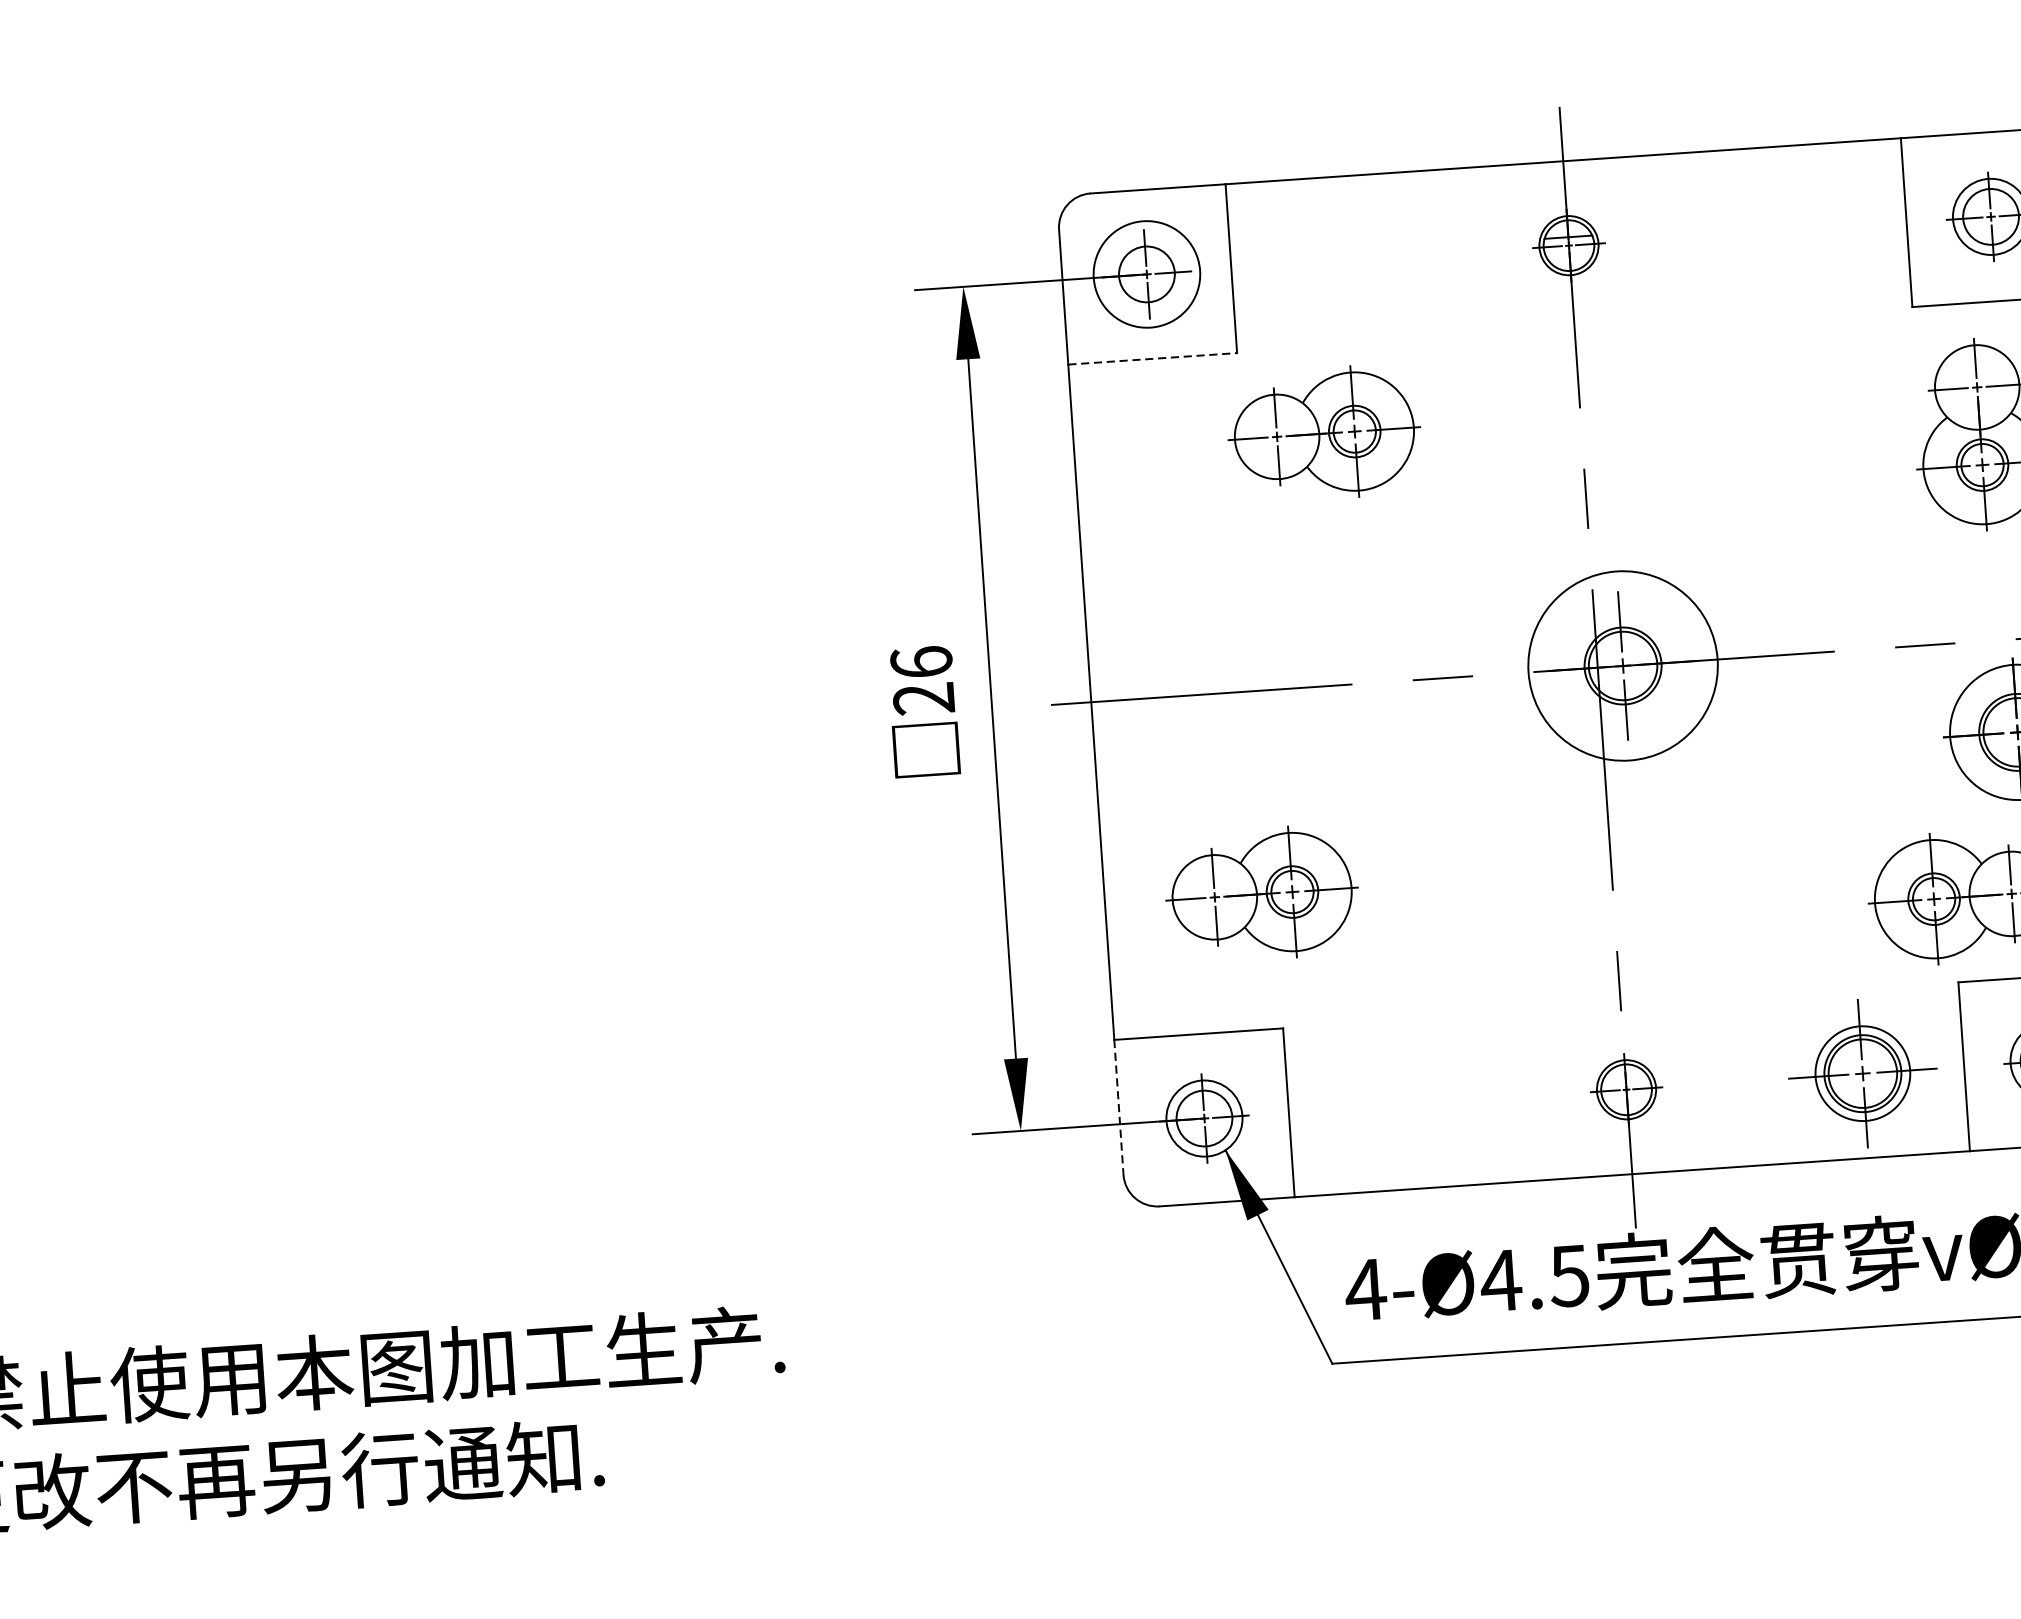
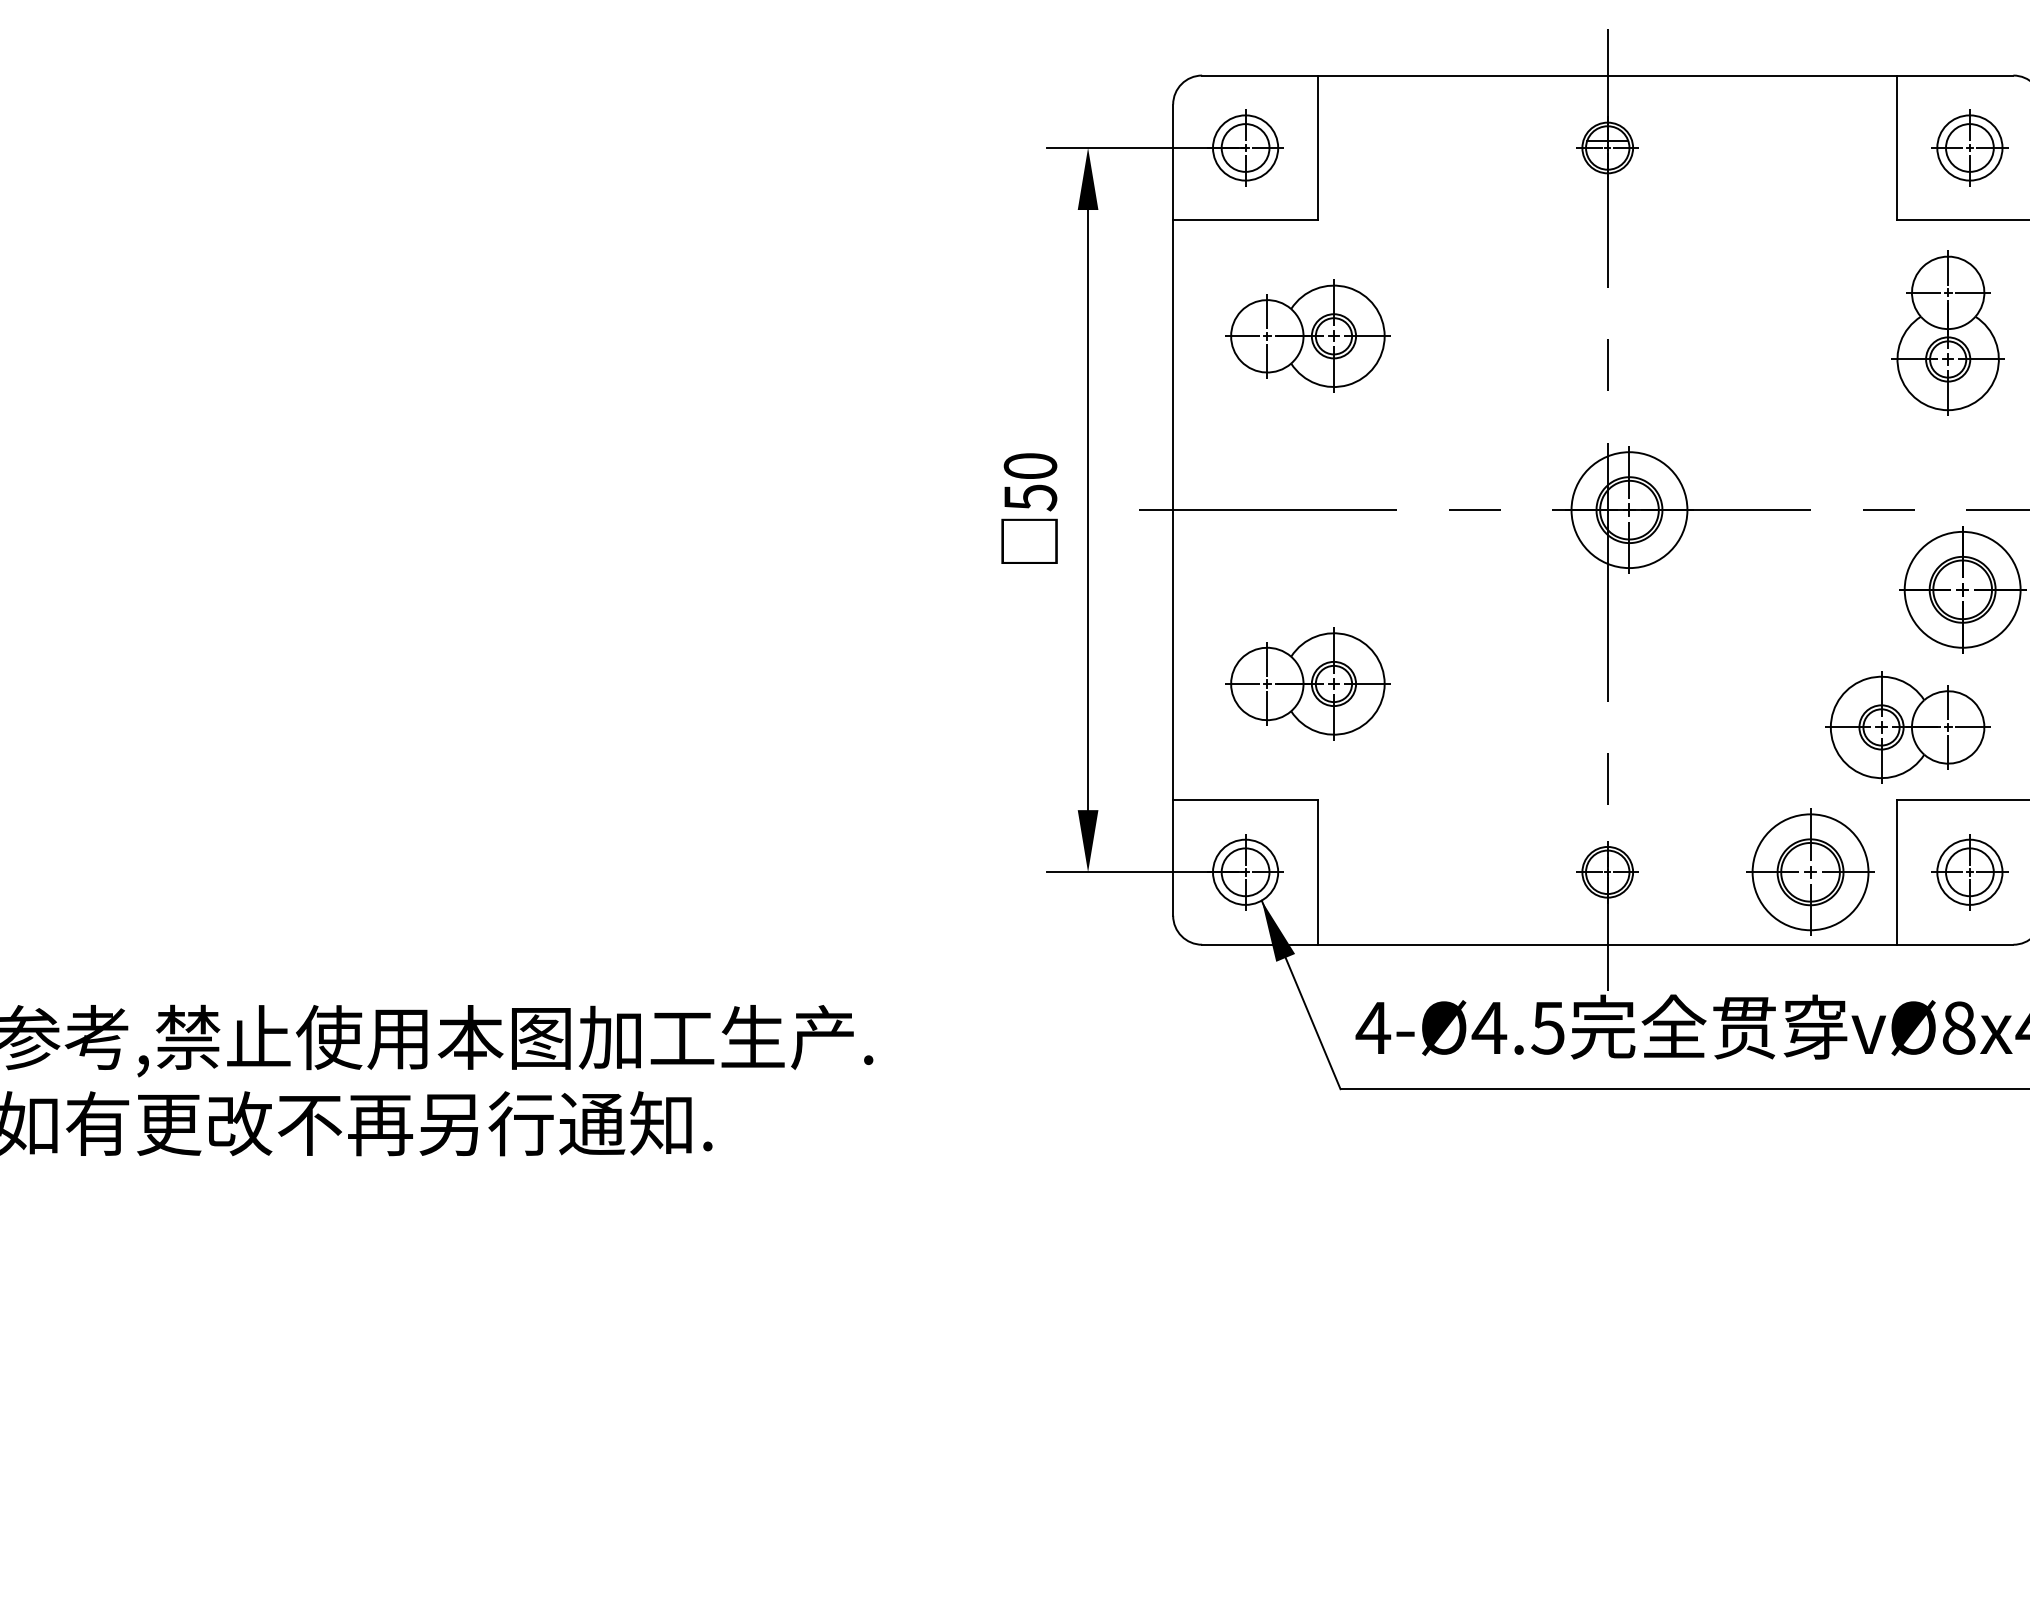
circle: (1146, 273) -> (1245, 147), size x0.71
line: (1153, 358) -> (1246, 220), dashed -> solid
part: (1323, 432) -> (1307, 335), moved
circle: (1623, 666) -> (1629, 510), size x0.71
text: (922, 681) -> (1030, 482), 26 -> 50
circle: (1862, 1073) -> (1810, 872), size x1.43
line: (1119, 1107) -> (1173, 857), dashed -> solid

